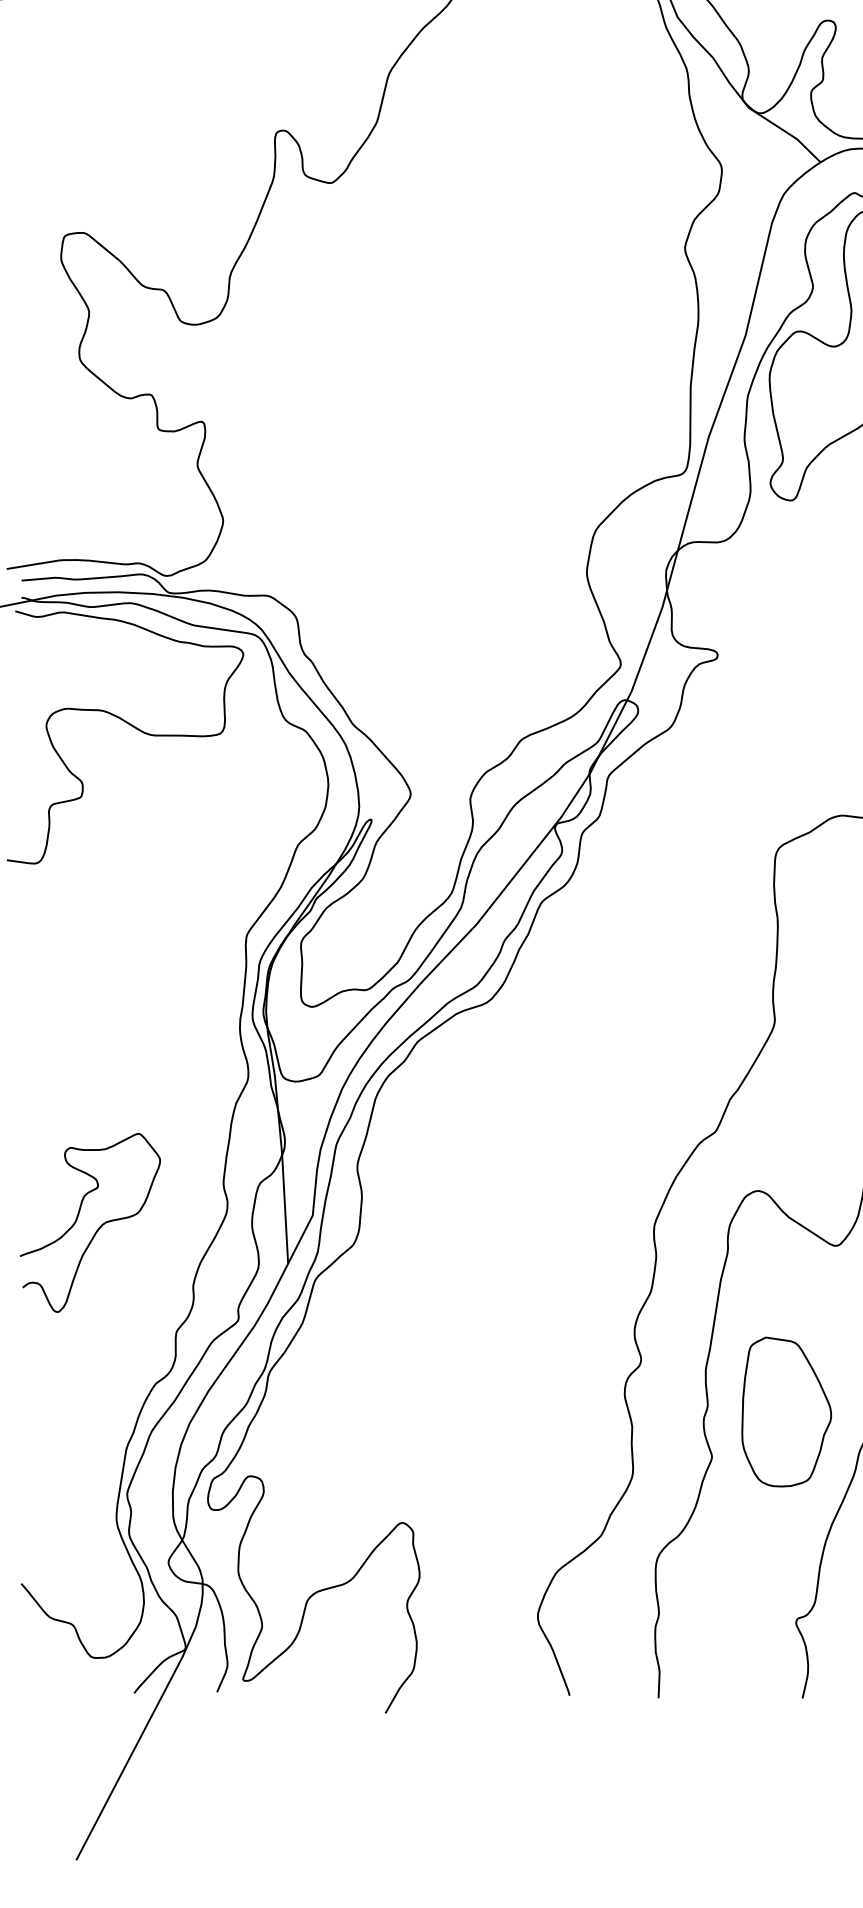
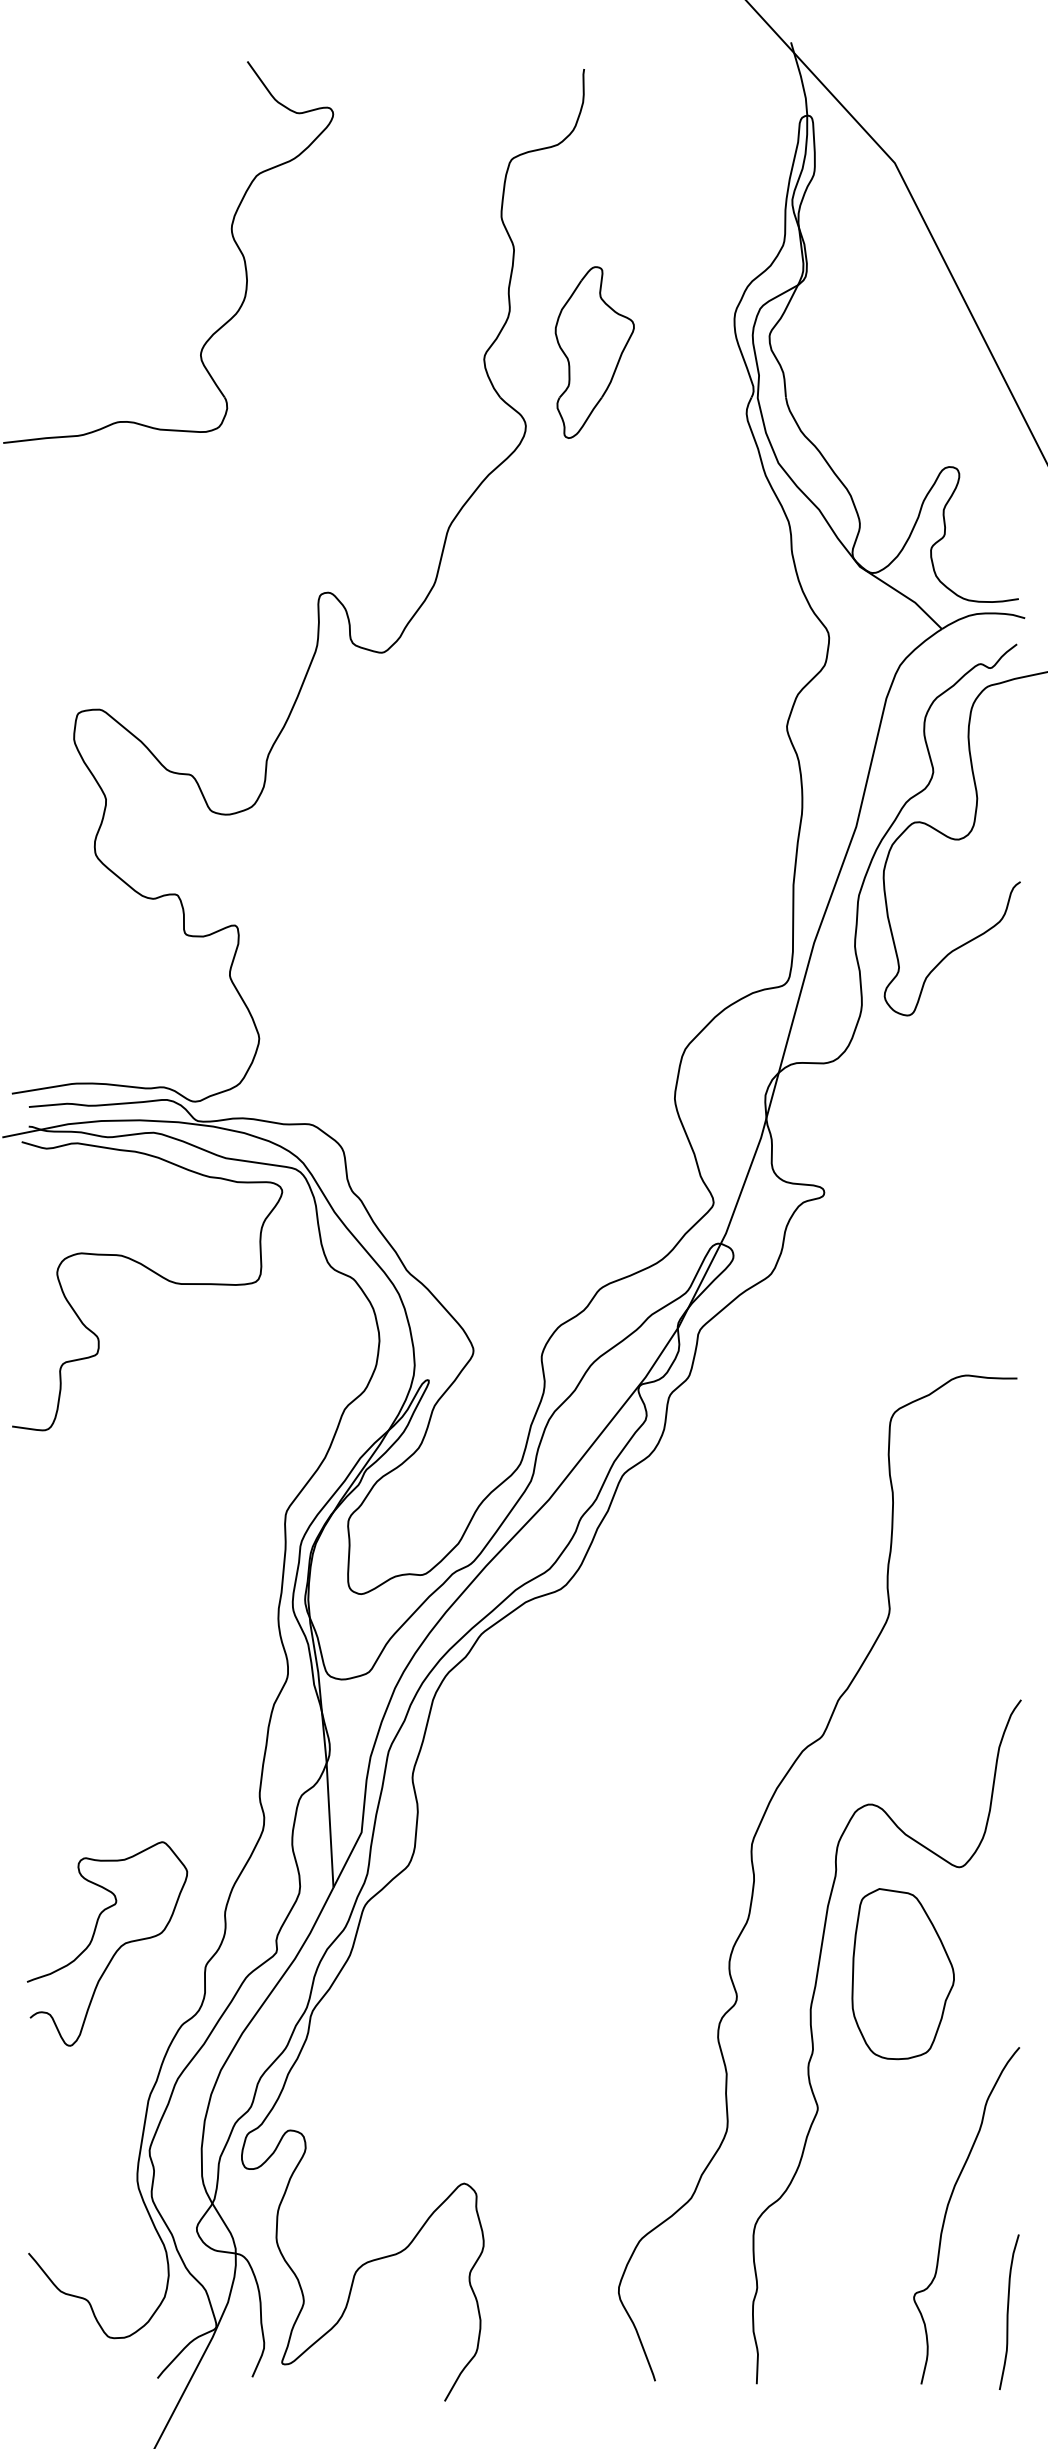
curve: (97, 1229) -> (115, 1951), moved
part: (786, 1412) -> (902, 1974), moved

